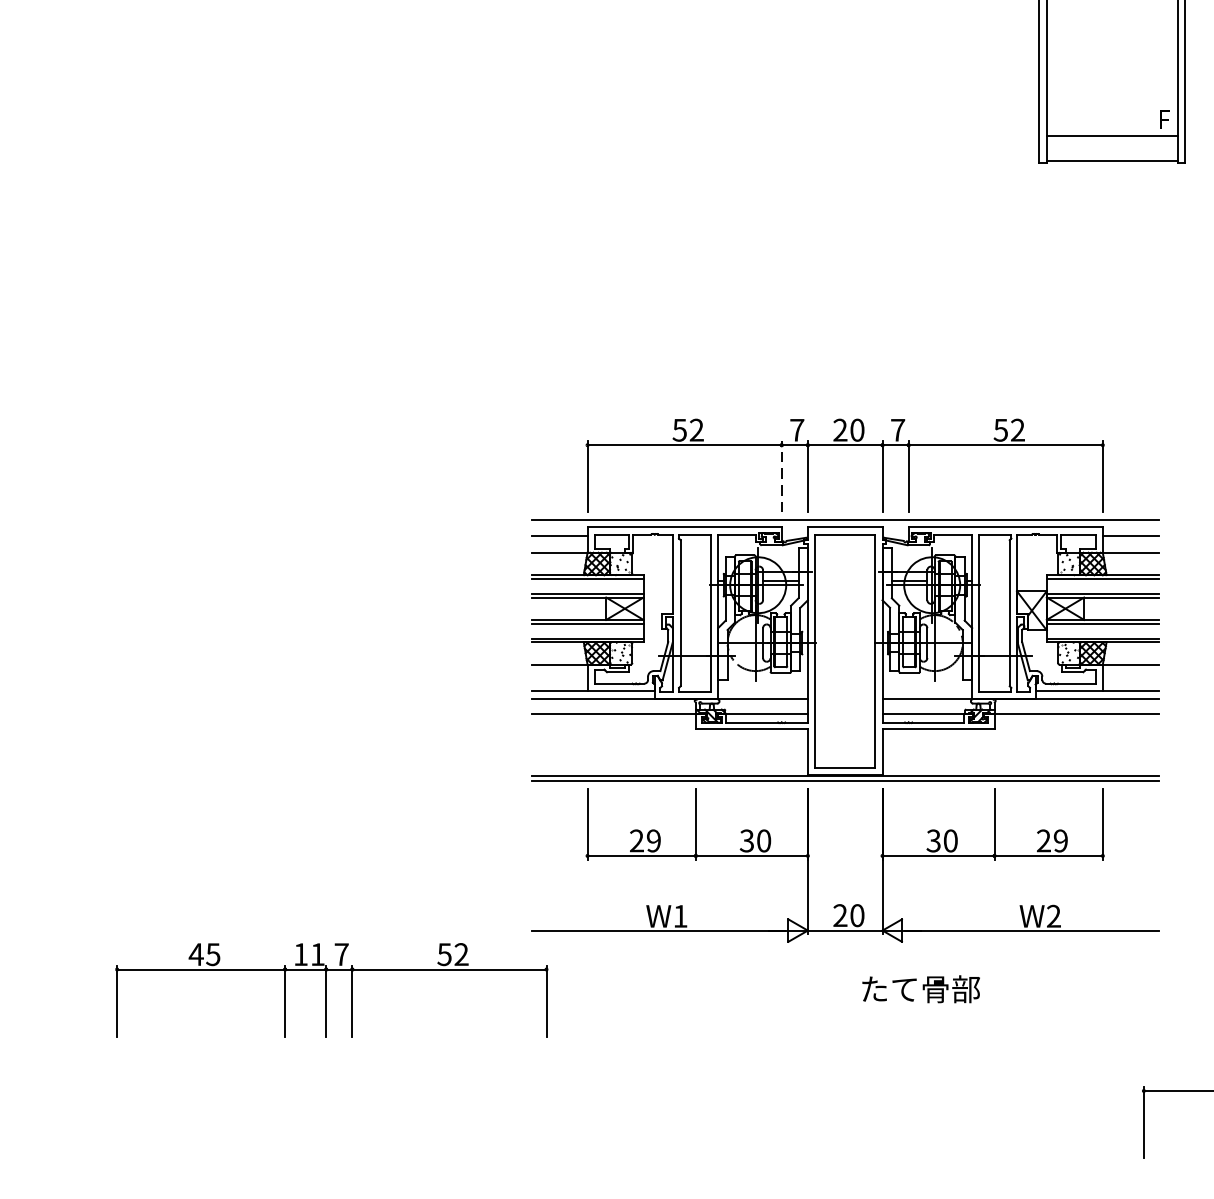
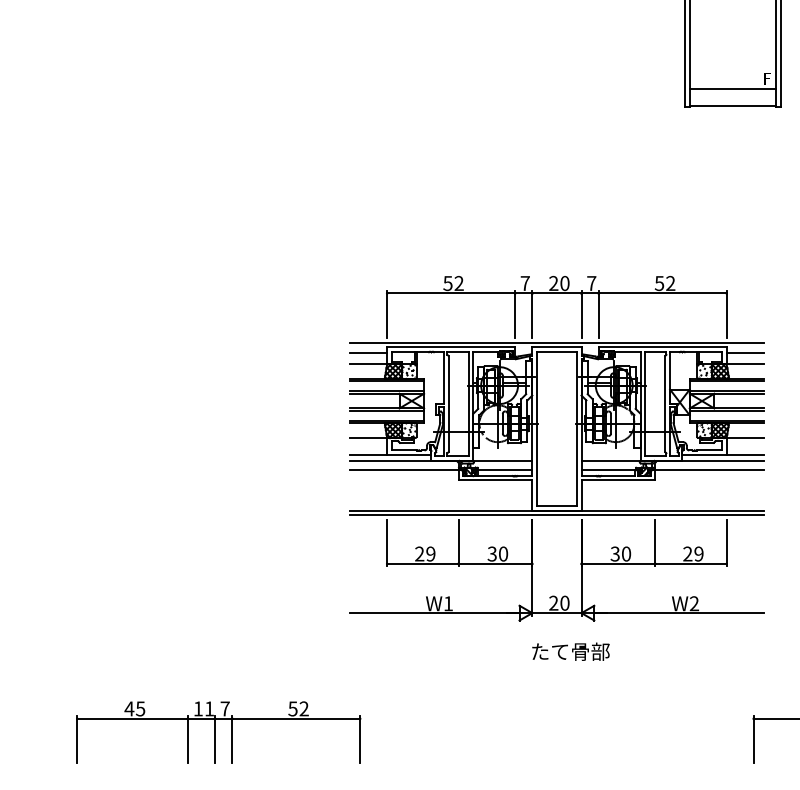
line: (782, 475) -> (515, 313), dashed -> solid
text: (920, 988) -> (570, 651), moved
part: (331, 990) -> (218, 732), moved

